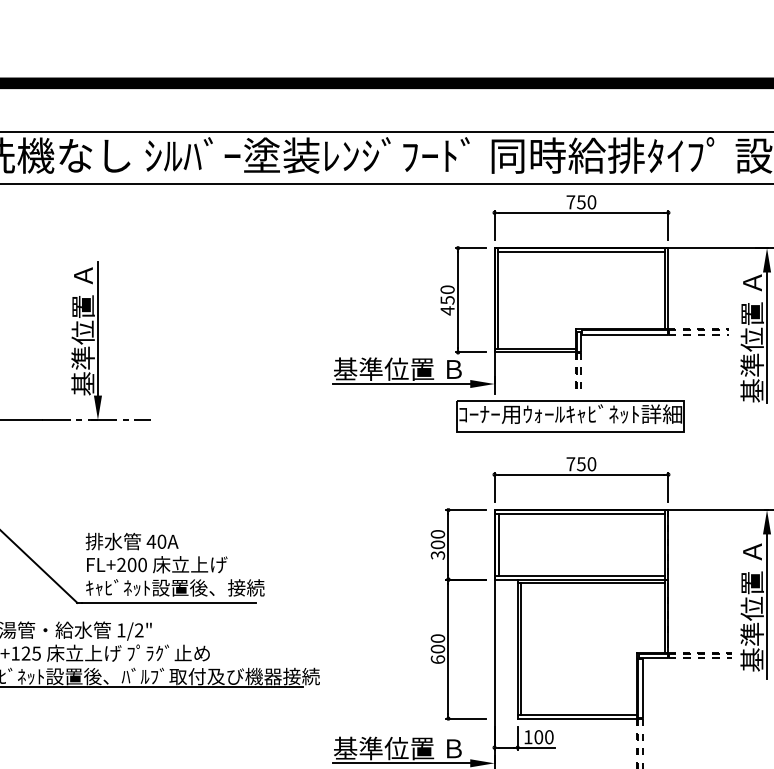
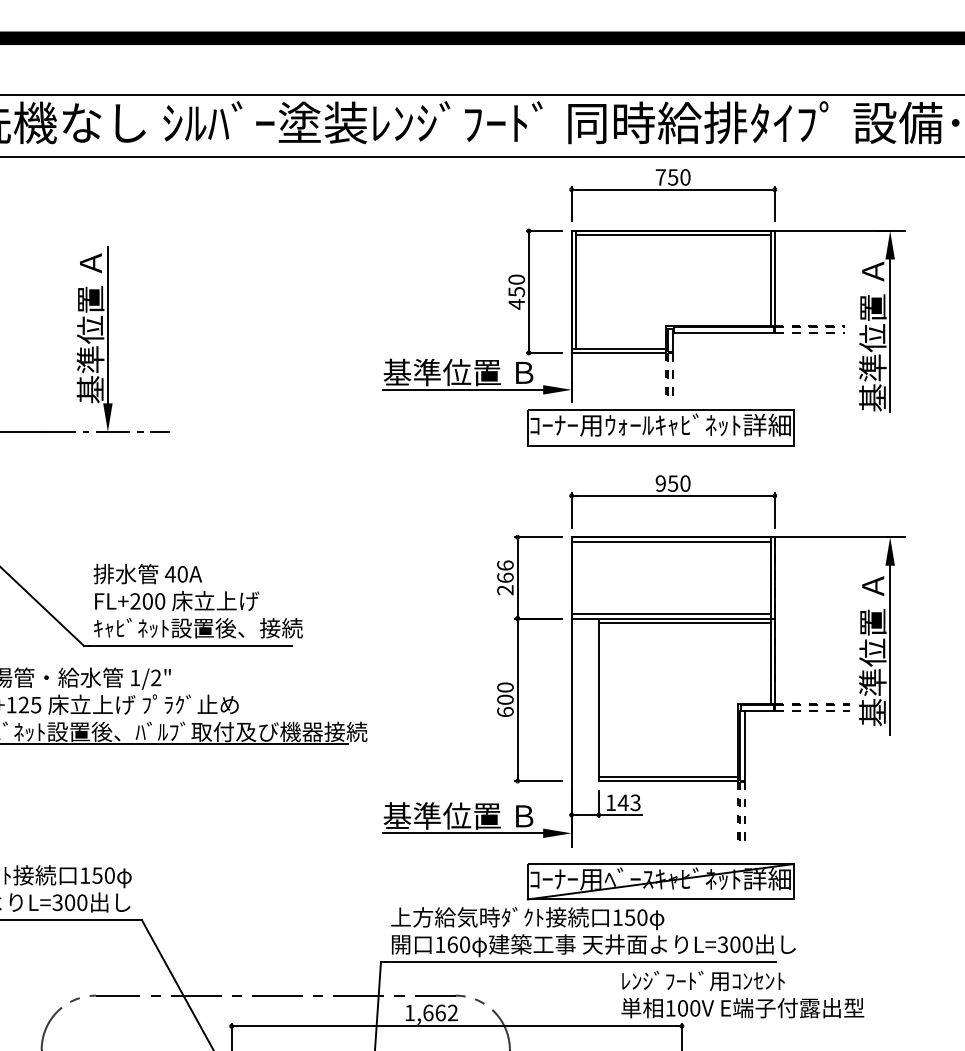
text: (570, 464) -> (660, 483), 750 -> 950
text: (438, 544) -> (505, 577), 300 -> 266
line: (498, 544) -> (576, 577), removed
line: (521, 648) -> (603, 699), removed
text: (543, 736) -> (628, 802), 100 -> 143

